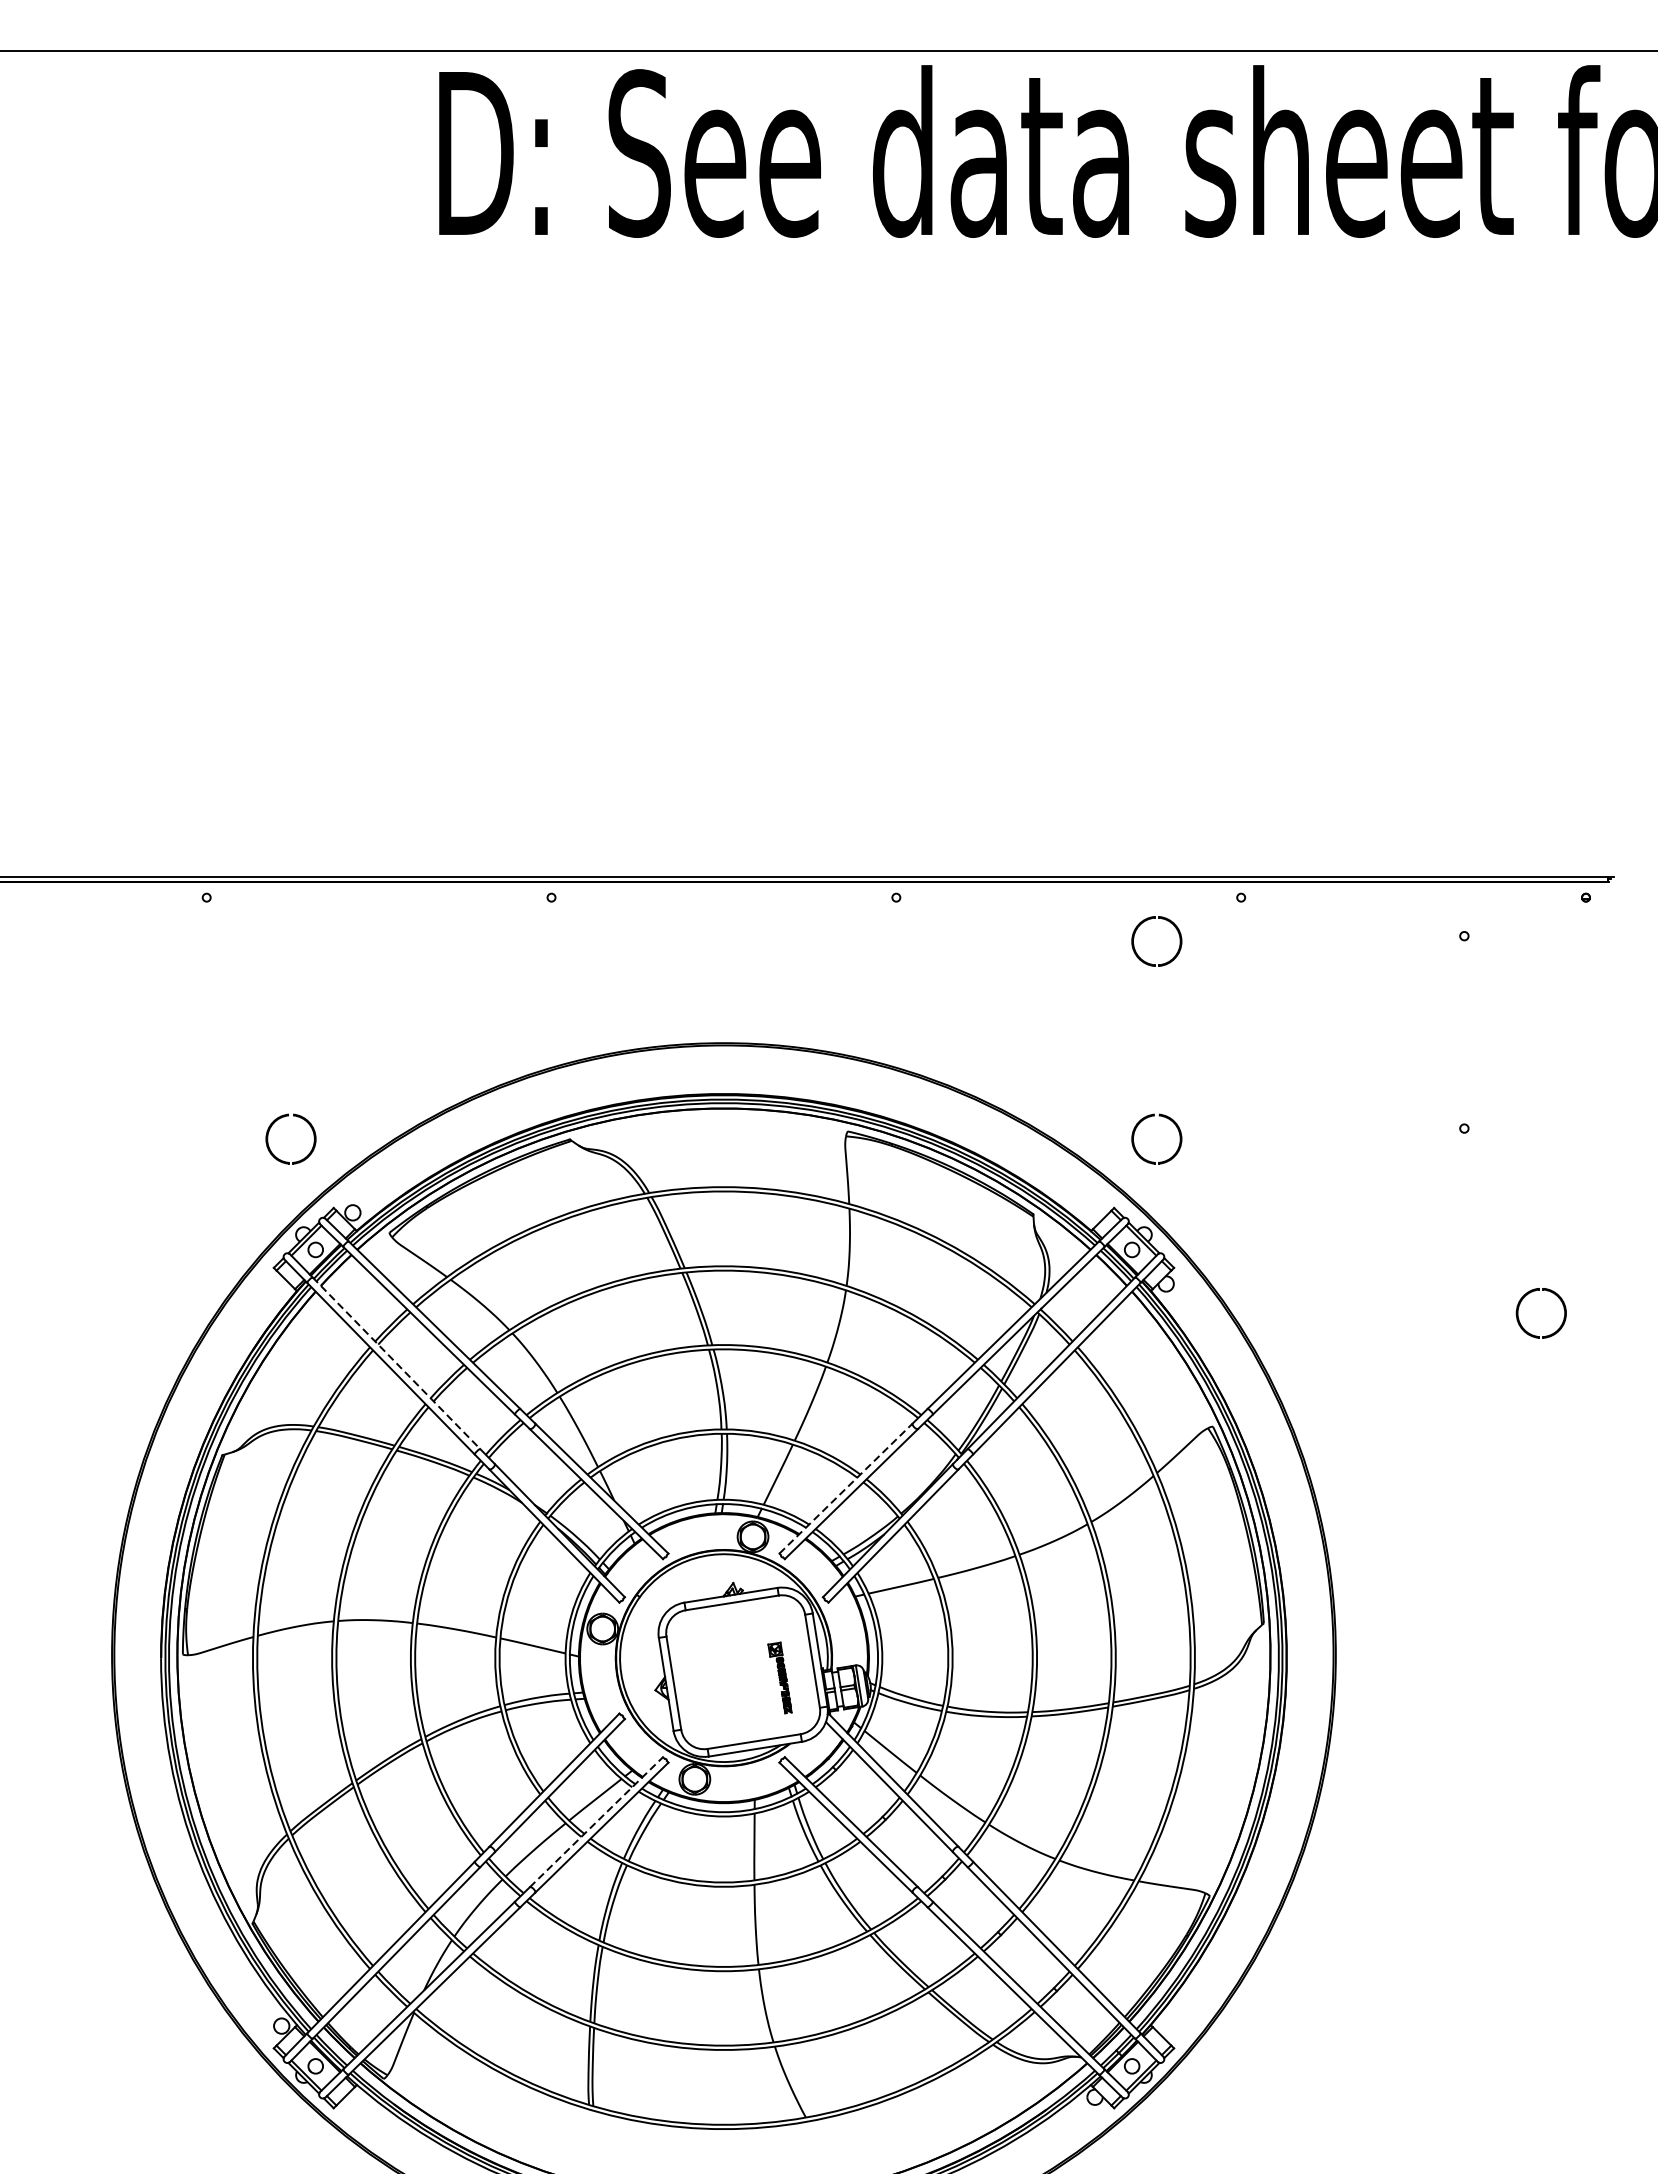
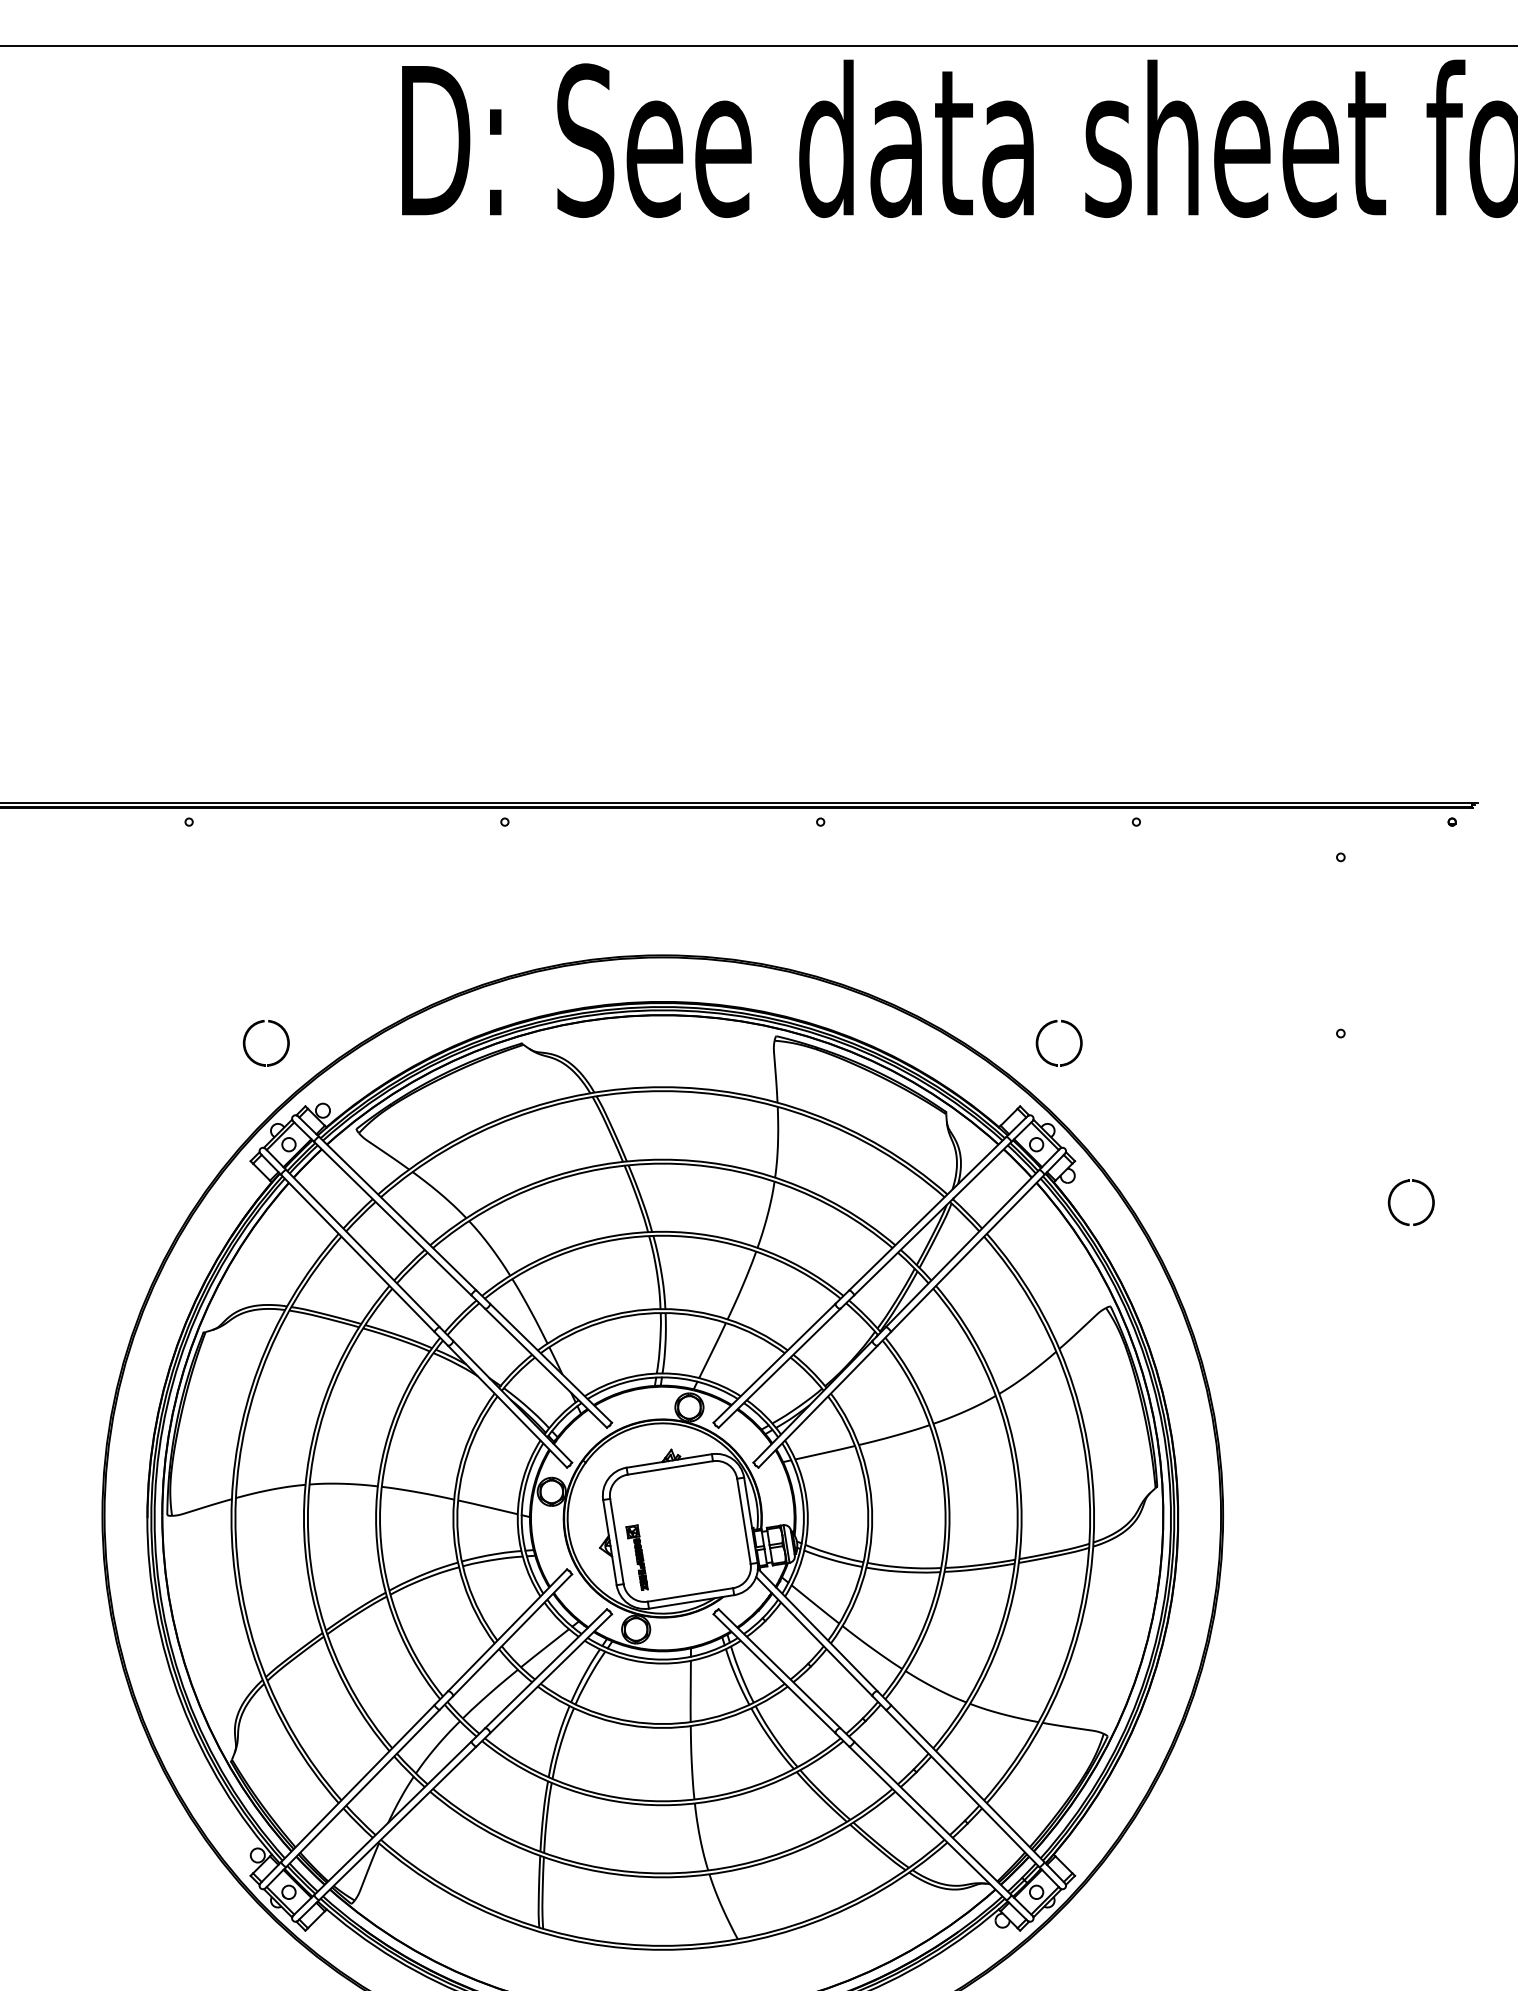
part: (1136, 950) -> (1040, 870), removed
line: (396, 1363) -> (362, 1248), dashed -> solid
line: (847, 1487) -> (775, 1362), dashed -> solid
part: (779, 1677) -> (636, 1557), moved
line: (596, 1821) -> (546, 1668), dashed -> solid

